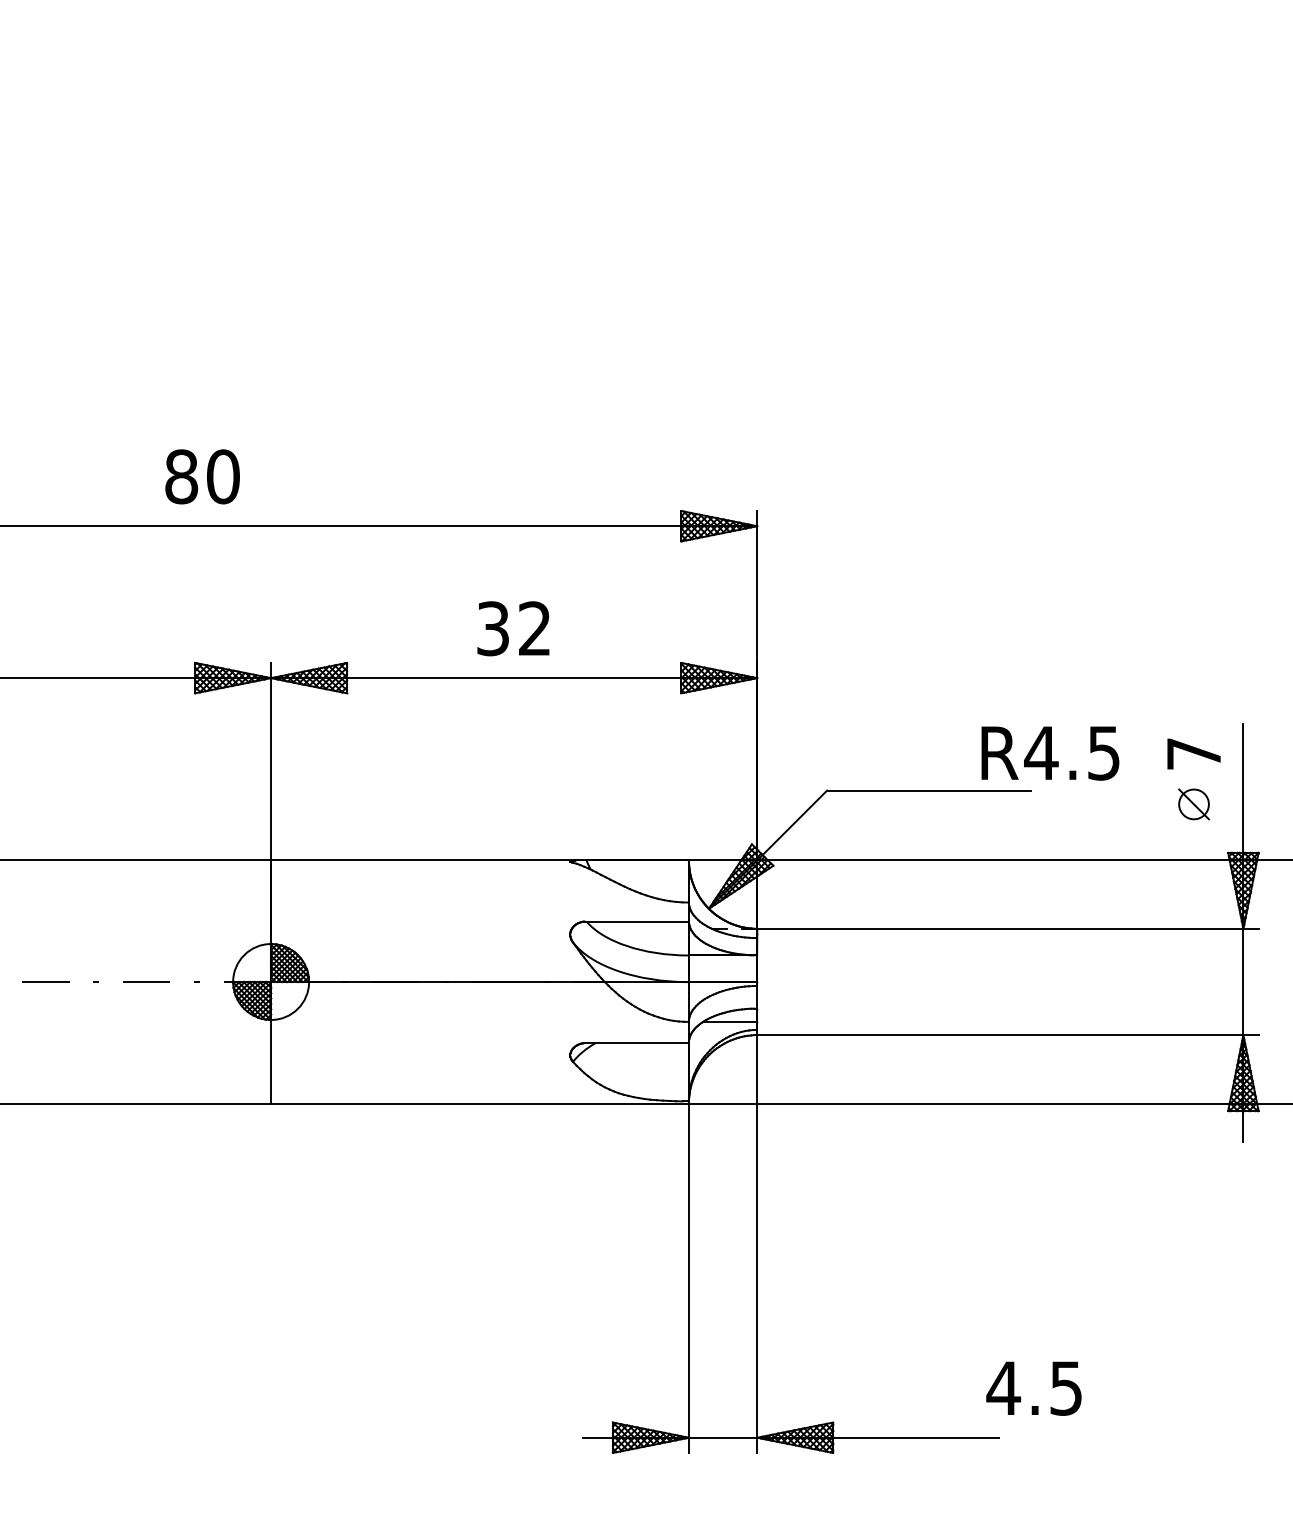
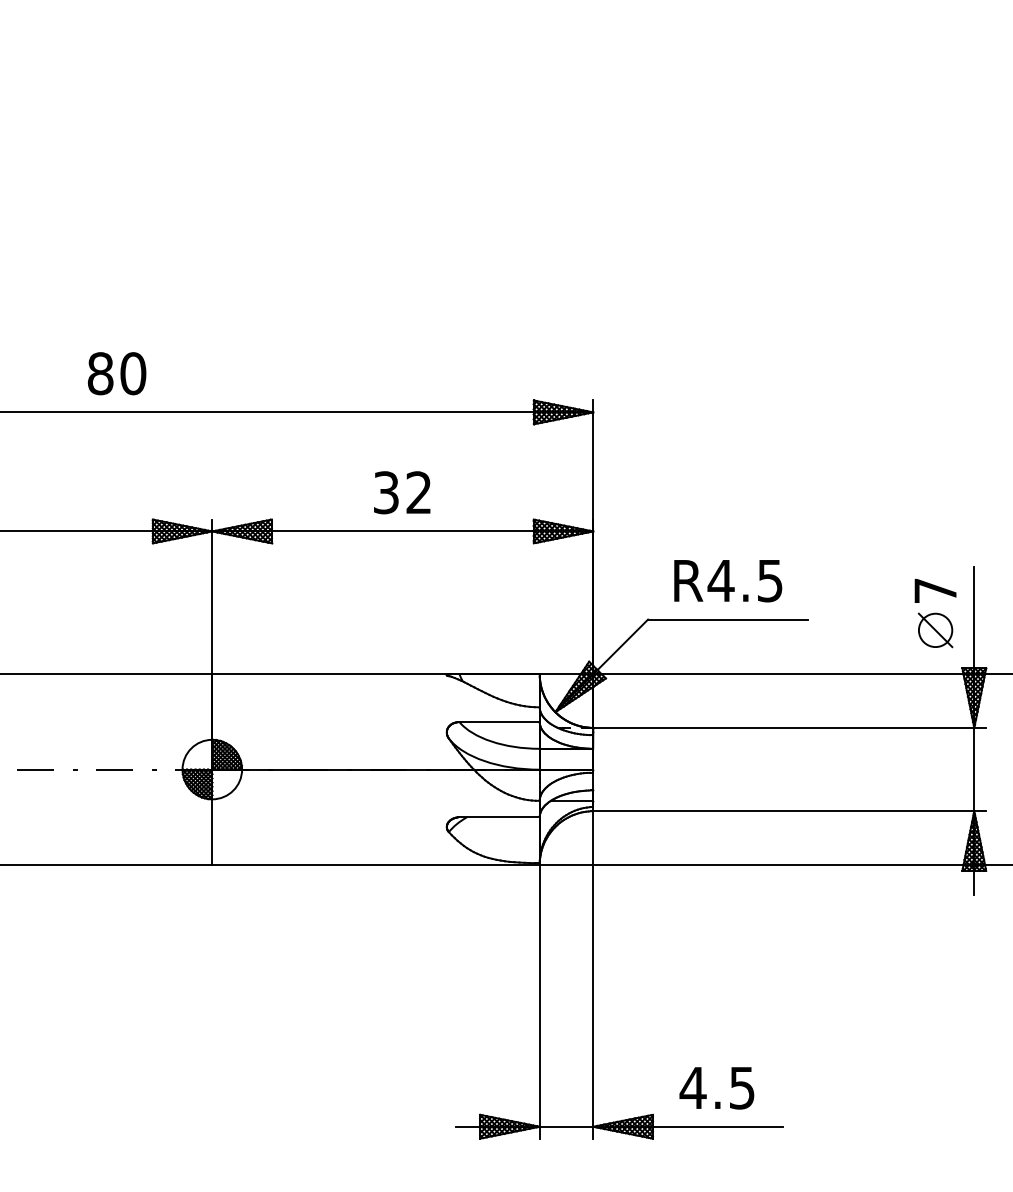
text: (202, 476) -> (117, 373), moved
text: (1050, 753) -> (728, 581), moved
part: (1193, 804) -> (935, 630), size x1.43
text: (1033, 1388) -> (716, 1088), moved

